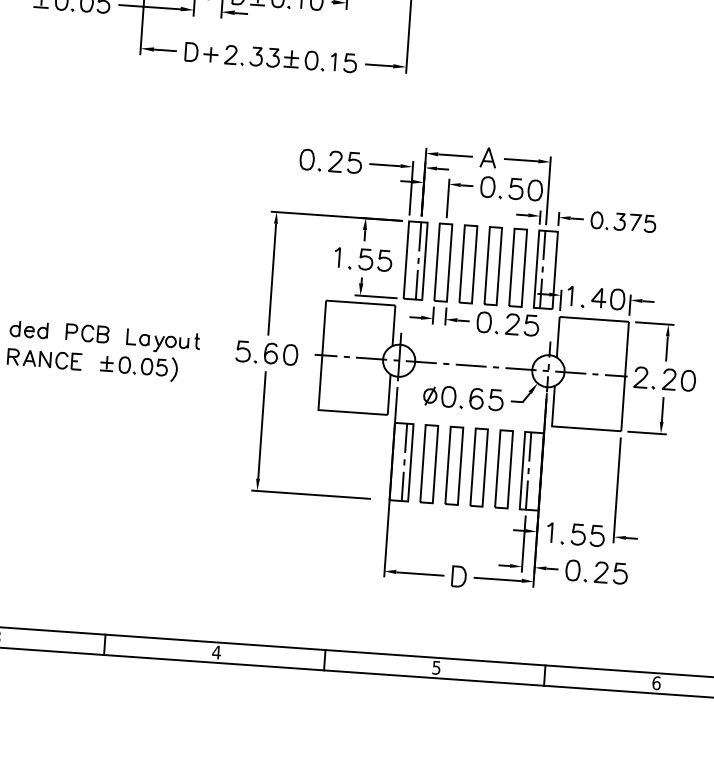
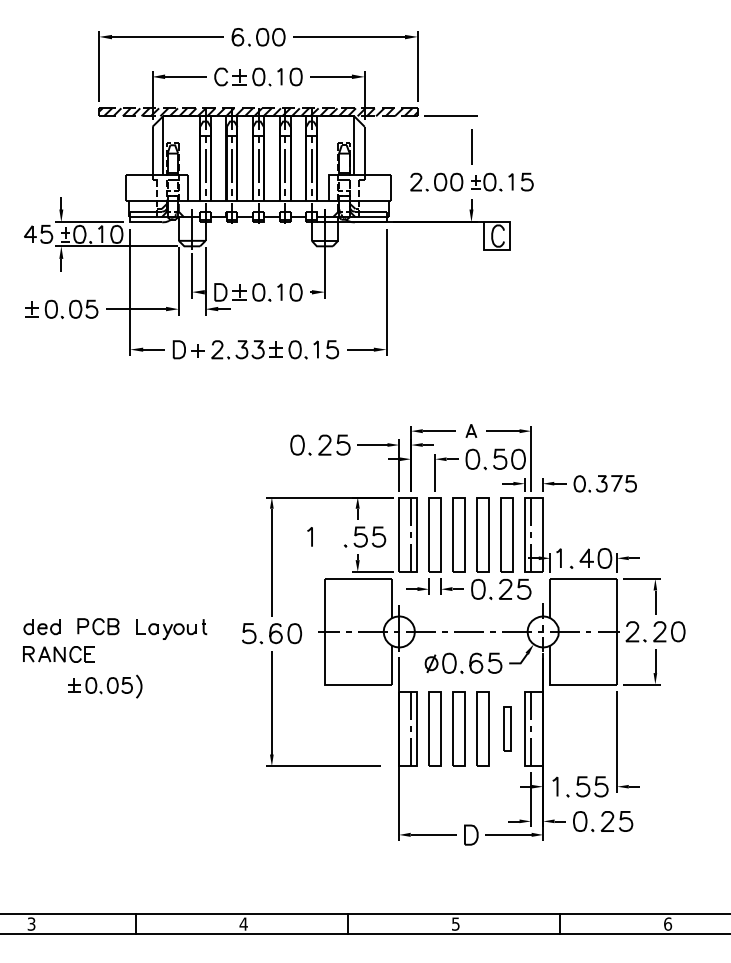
part: (488, 157) -> (471, 430), size x0.7
line: (338, 257) -> (311, 536), moved
part: (139, 367) -> (105, 686), moved
part: (503, 468) -> (506, 728), size x0.6

